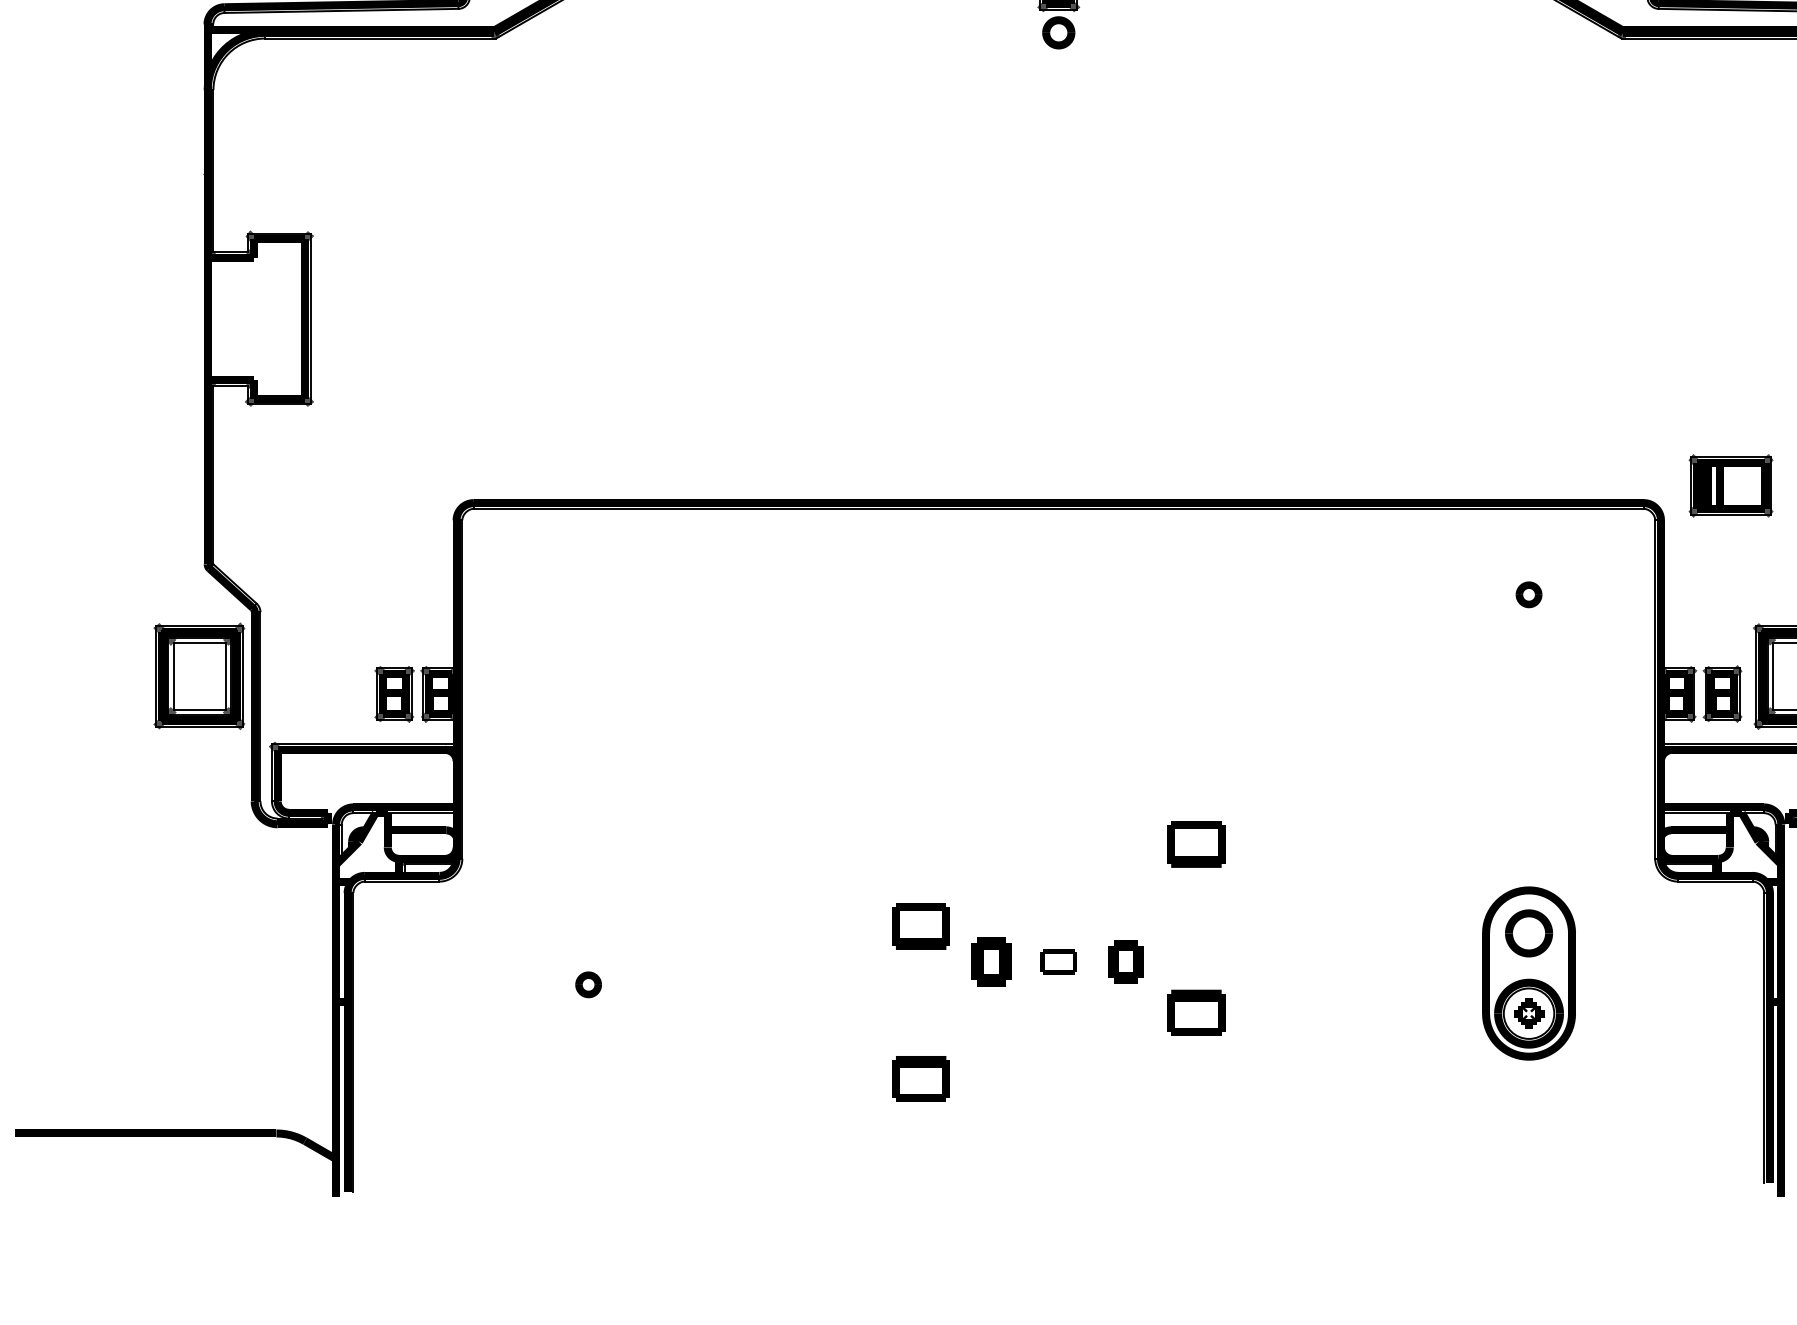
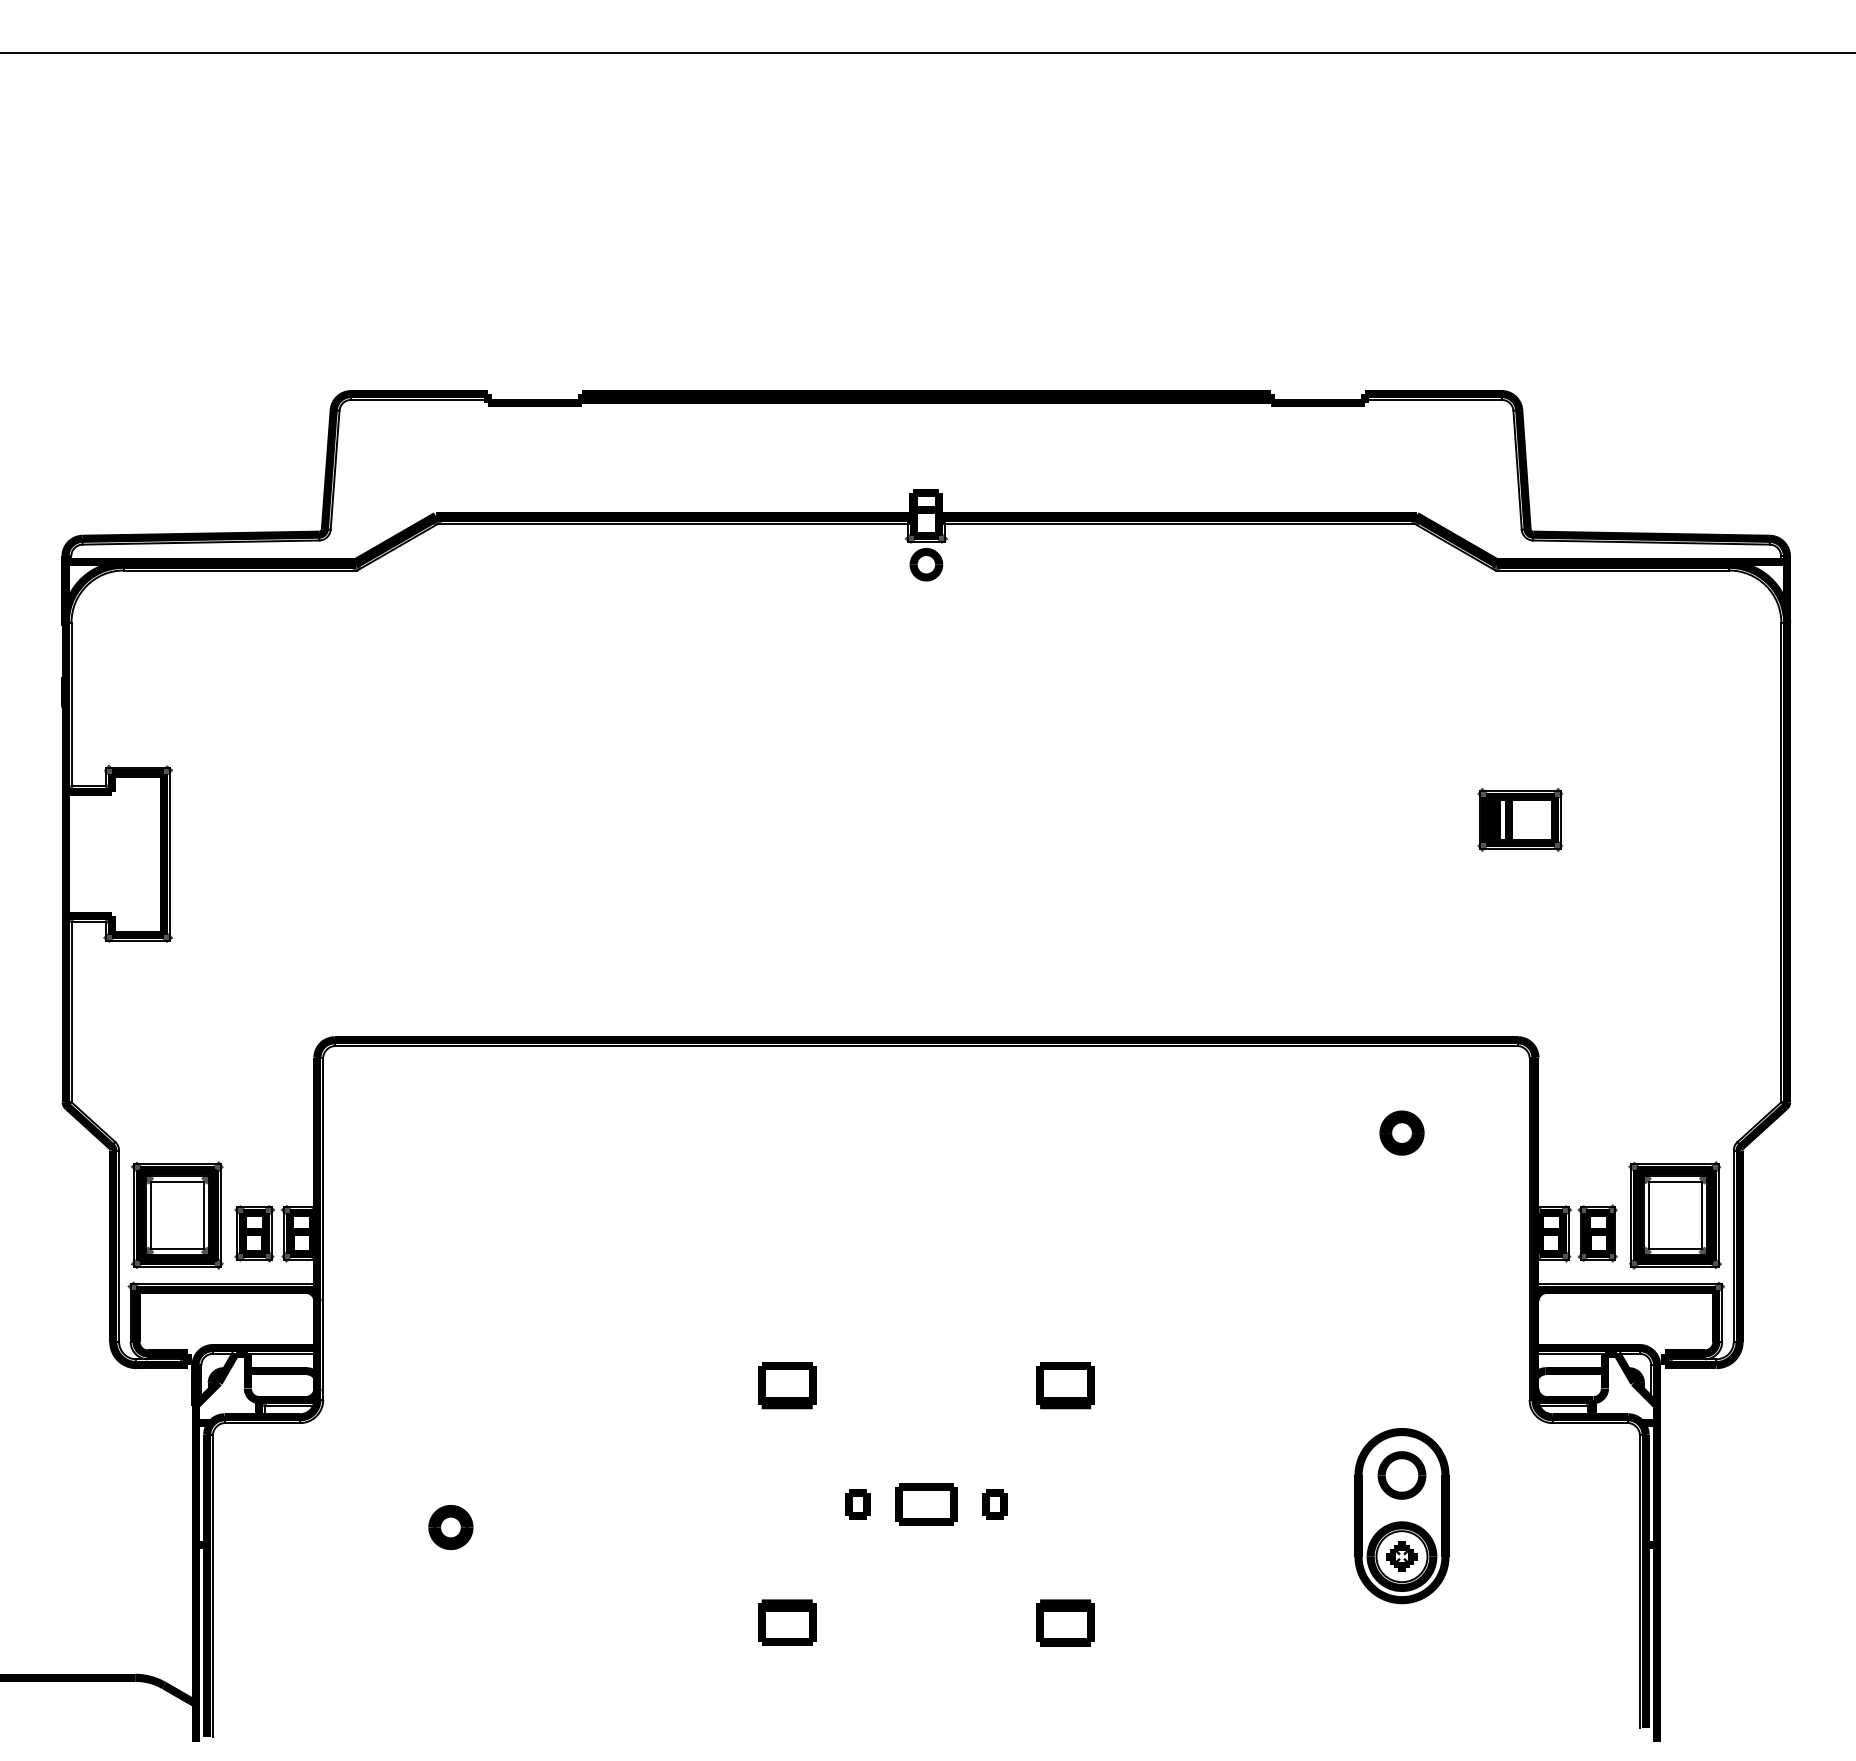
part: (1731, 485) -> (1520, 819), moved
part: (1528, 594) -> (1401, 1132), size x1.67
part: (199, 676) -> (177, 1215), moved
part: (921, 926) -> (787, 1385), moved
part: (990, 962) -> (857, 1504), size x0.62
part: (1058, 962) -> (926, 1504), size x1.67
part: (1126, 962) -> (994, 1504), size x0.71
part: (588, 984) -> (450, 1527), size x1.67
part: (1196, 1012) -> (1065, 1622), moved

